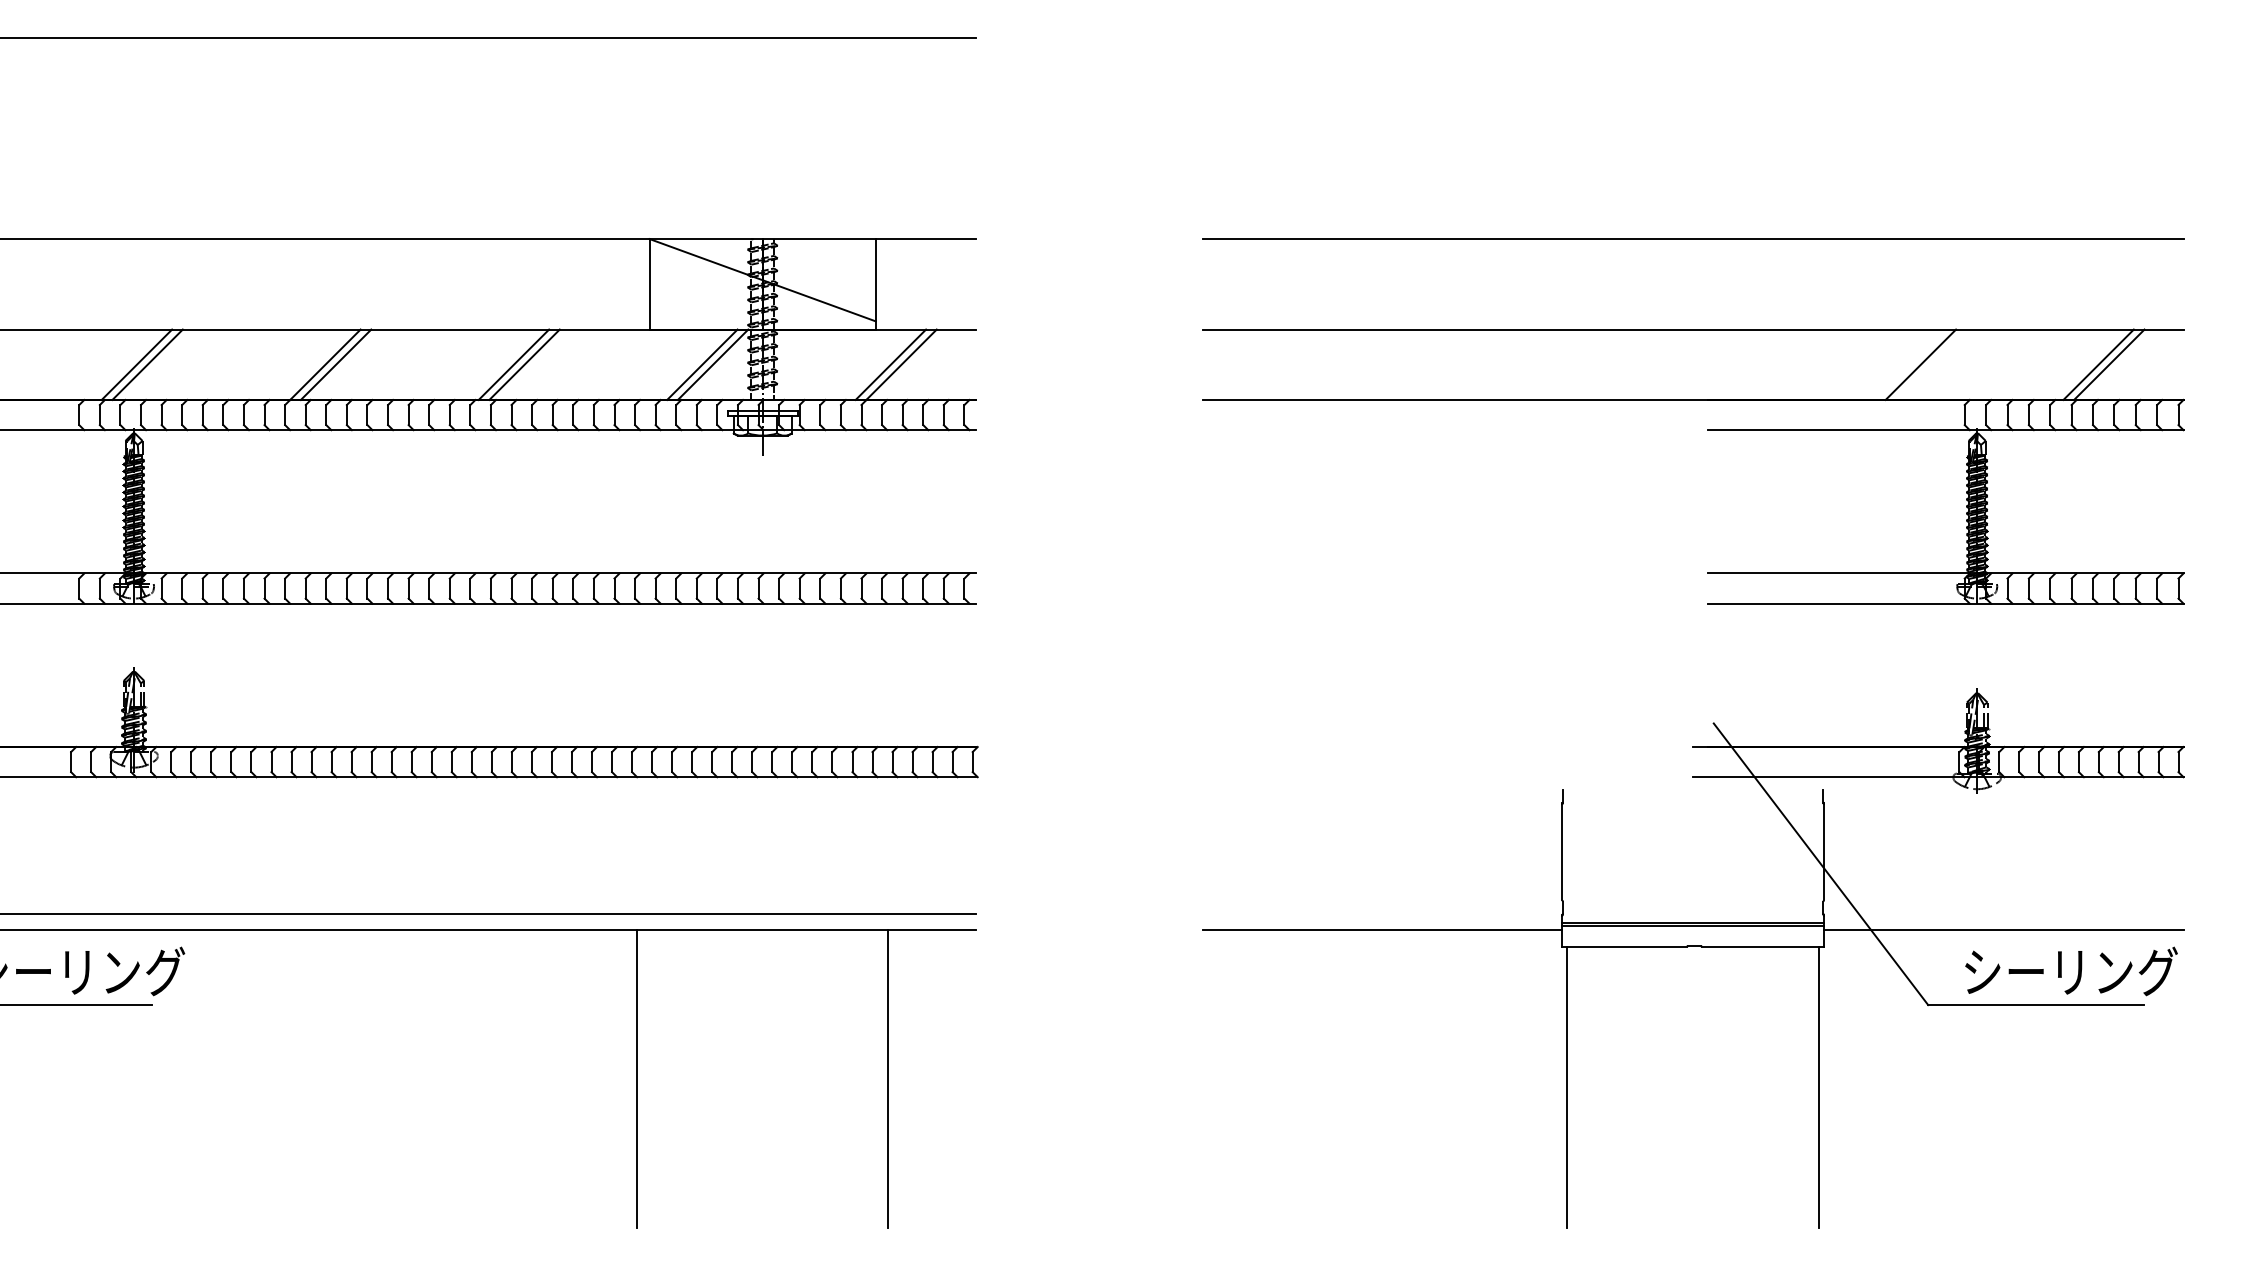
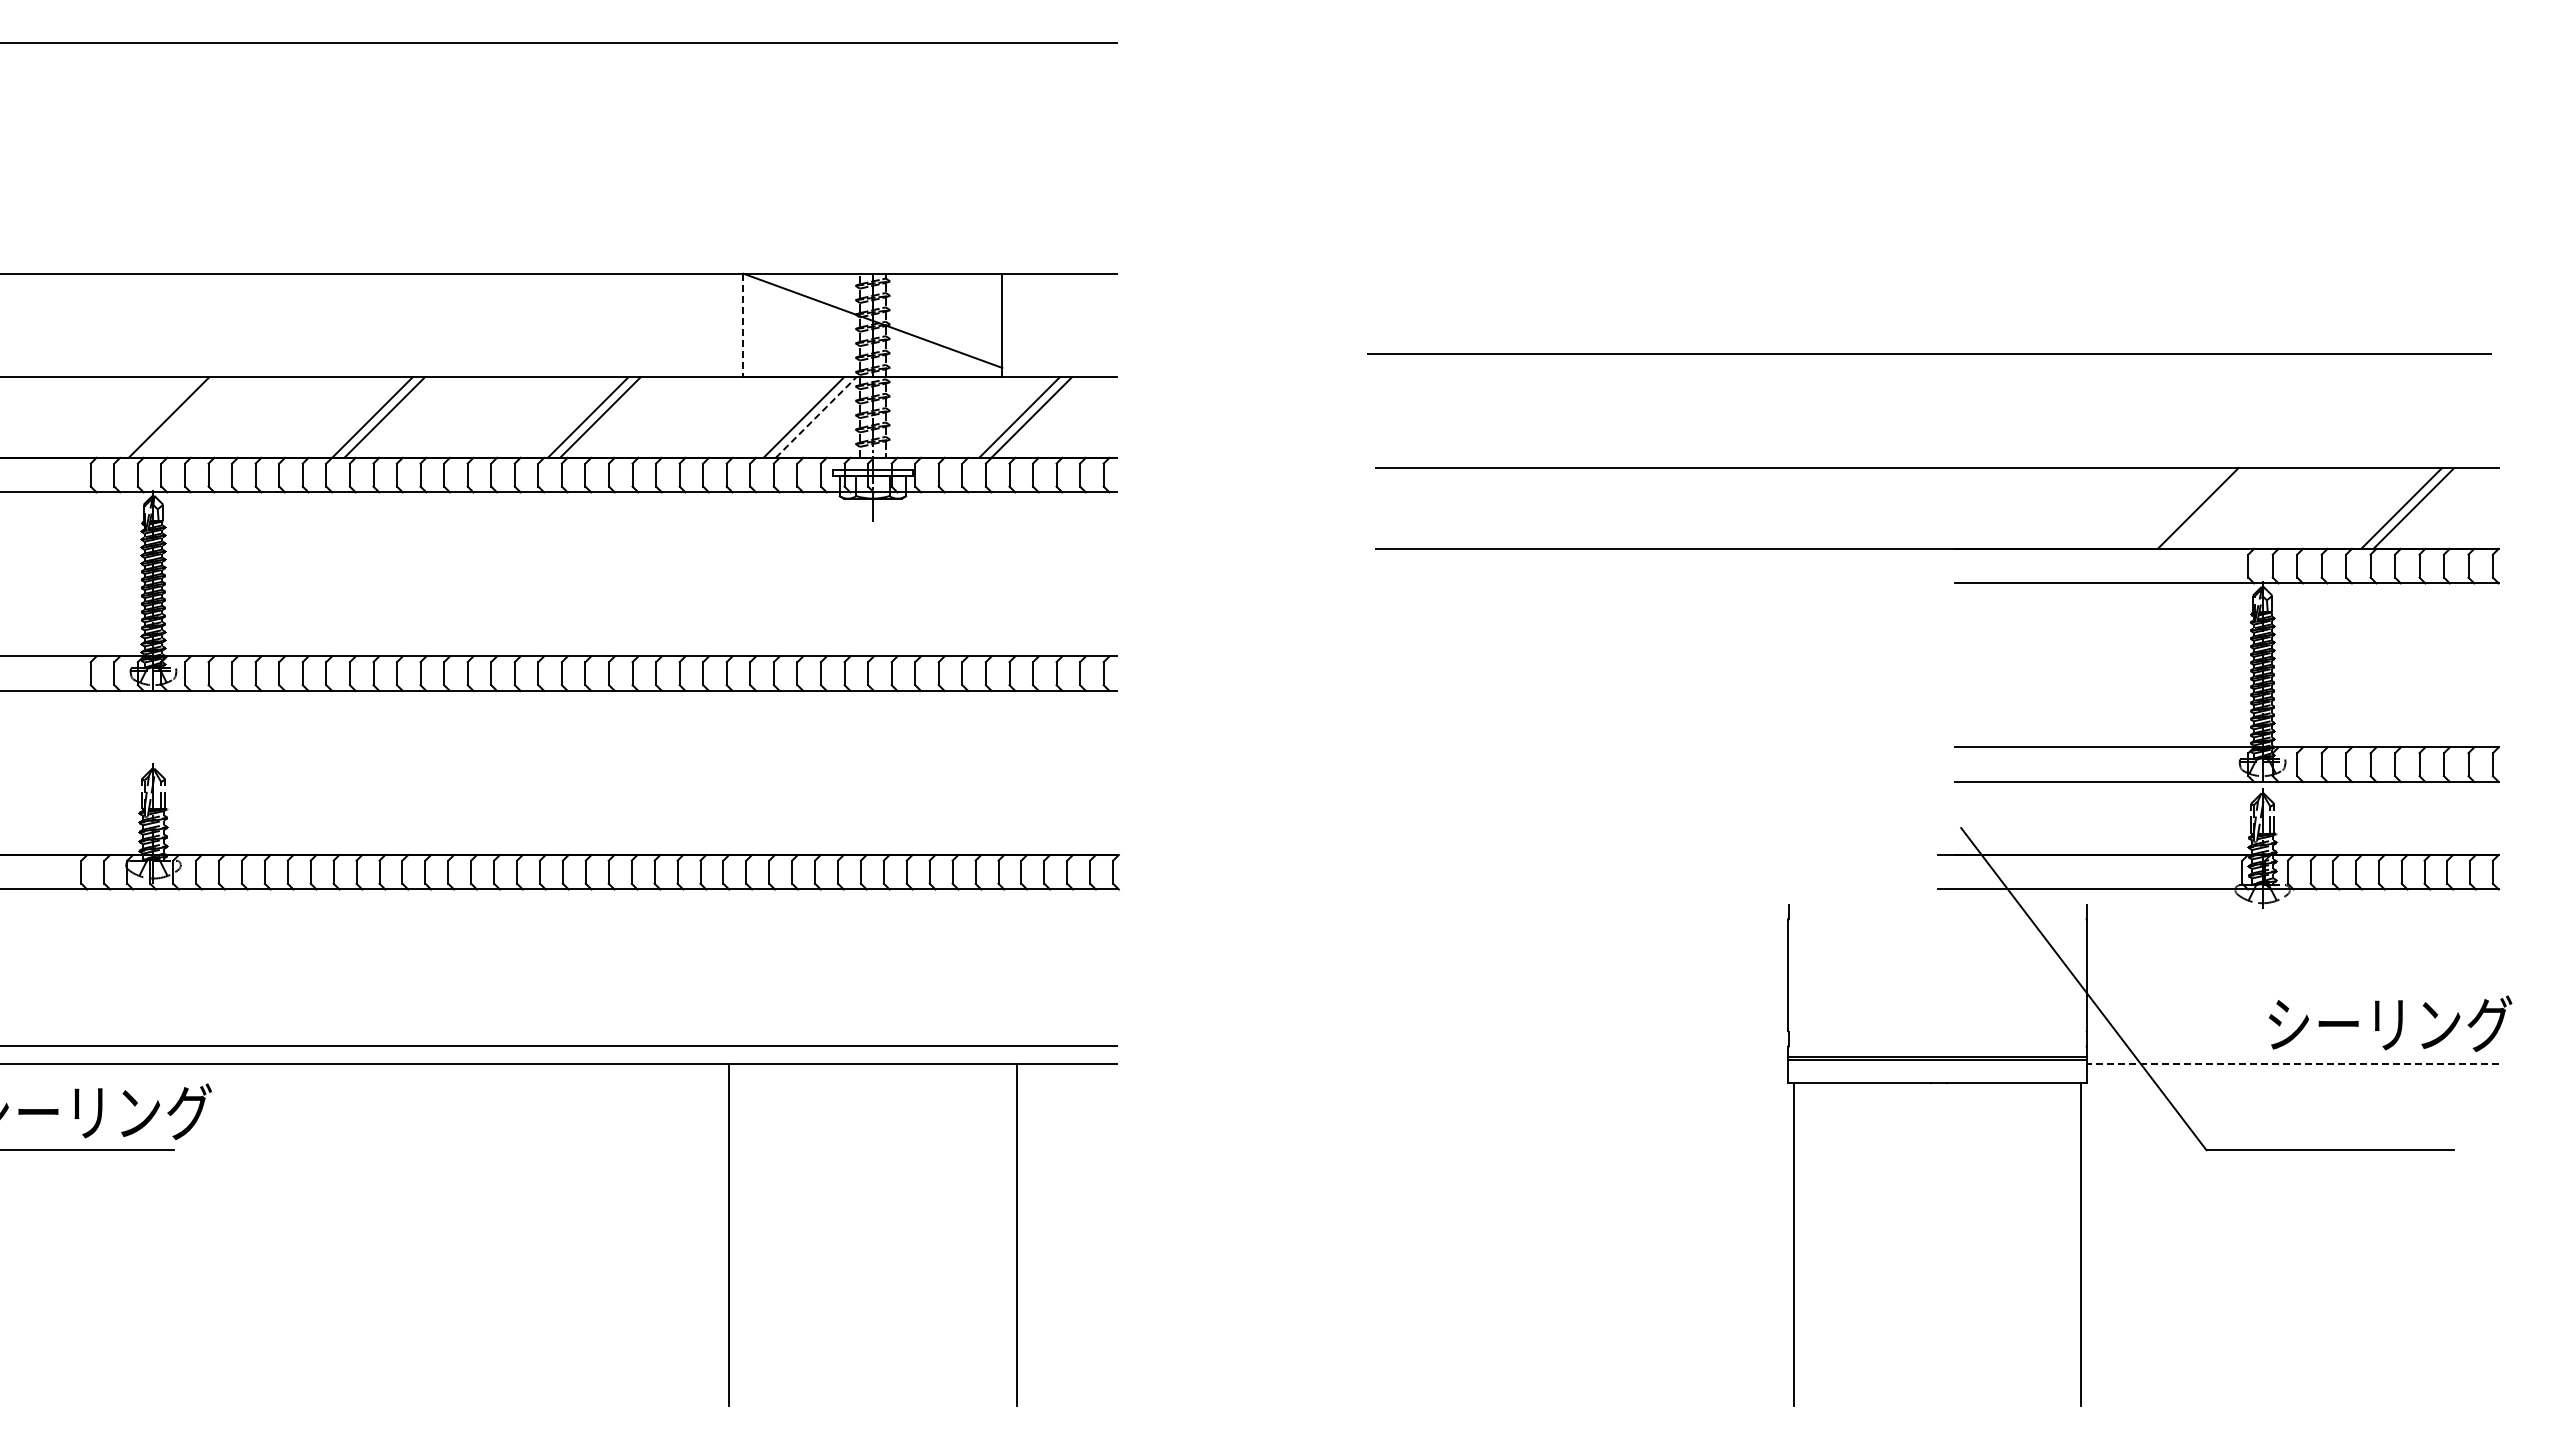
line: (1693, 238) -> (1929, 353), moved
line: (649, 284) -> (743, 325), solid -> dashed
line: (136, 364) -> (156, 417), removed
line: (713, 364) -> (816, 417), solid -> dashed
part: (1707, 430) -> (1954, 583), moved
line: (1381, 930) -> (1581, 1064), removed
line: (2003, 930) -> (2292, 1064), solid -> dashed
text: (2071, 971) -> (2390, 1023), moved

